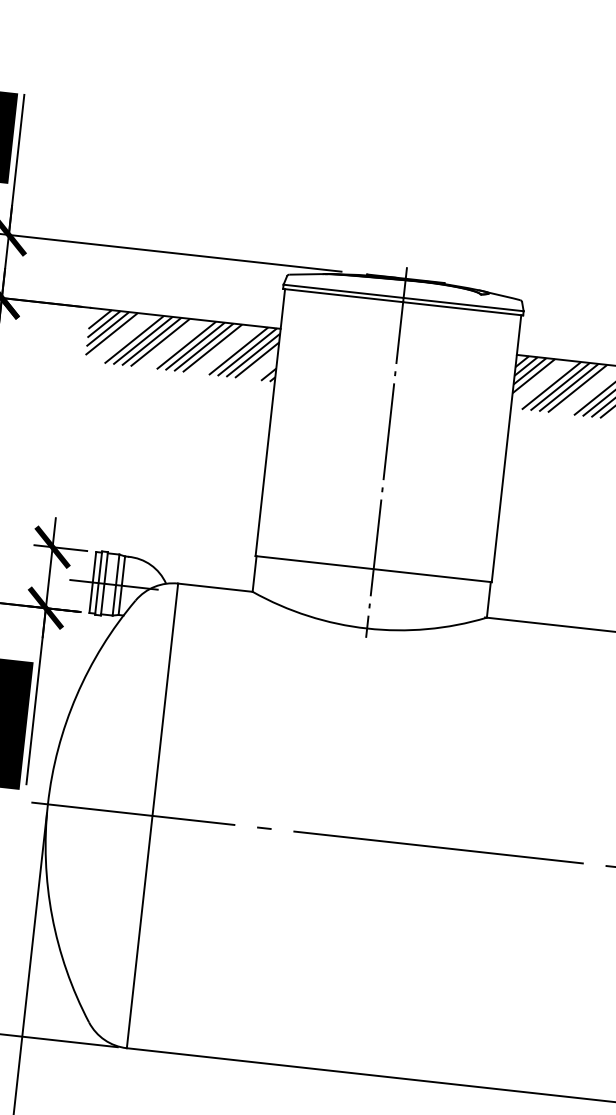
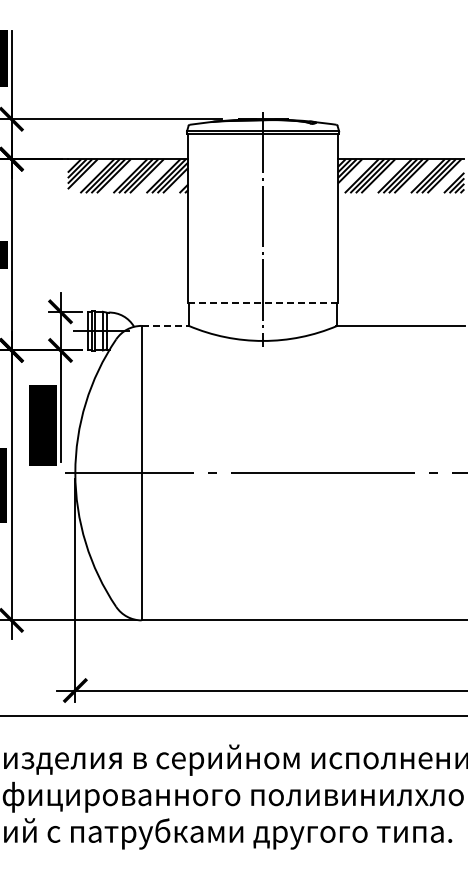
line: (374, 569) -> (263, 303), solid -> dashed
line: (215, 587) -> (165, 325), solid -> dashed

